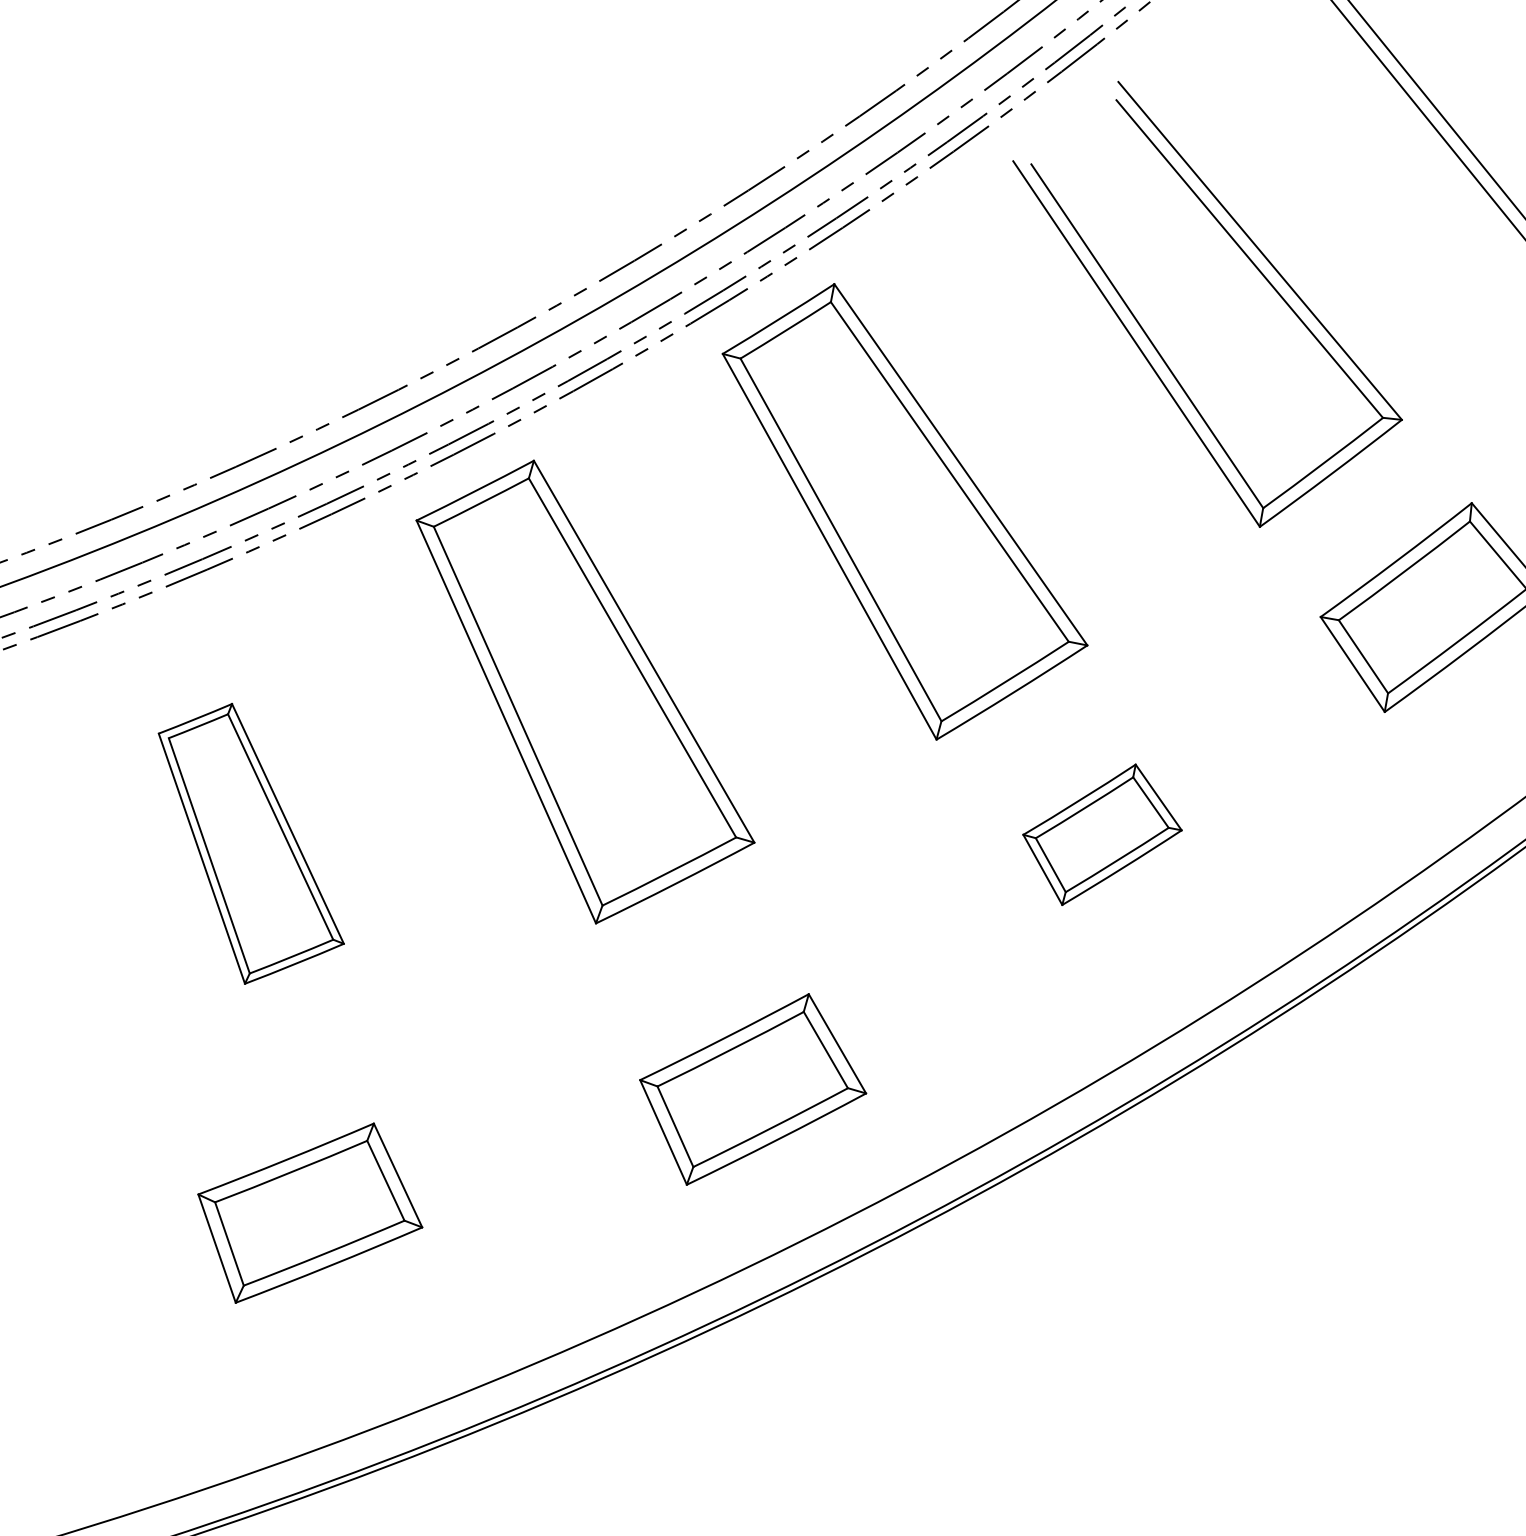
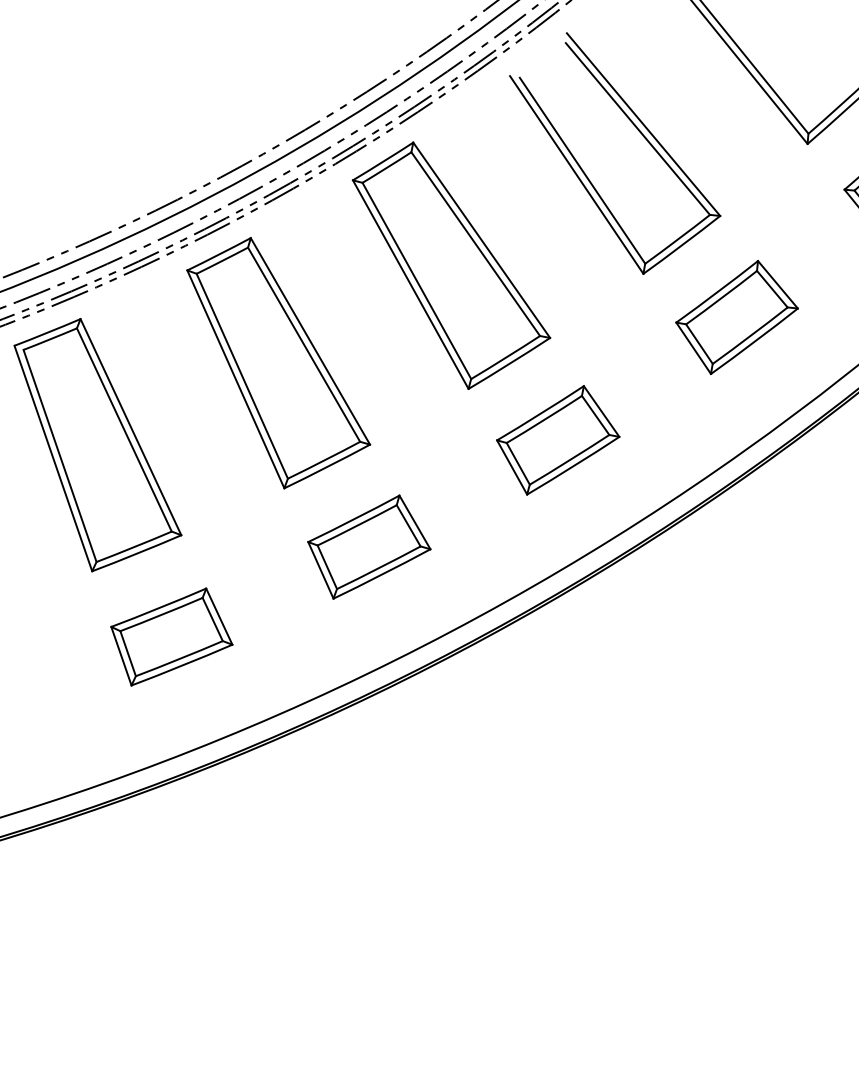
part: (1102, 834) -> (558, 440), size x1.43
part: (250, 844) -> (97, 445), size x1.67
part: (753, 1088) -> (369, 546), moved
part: (309, 1212) -> (171, 636), moved

